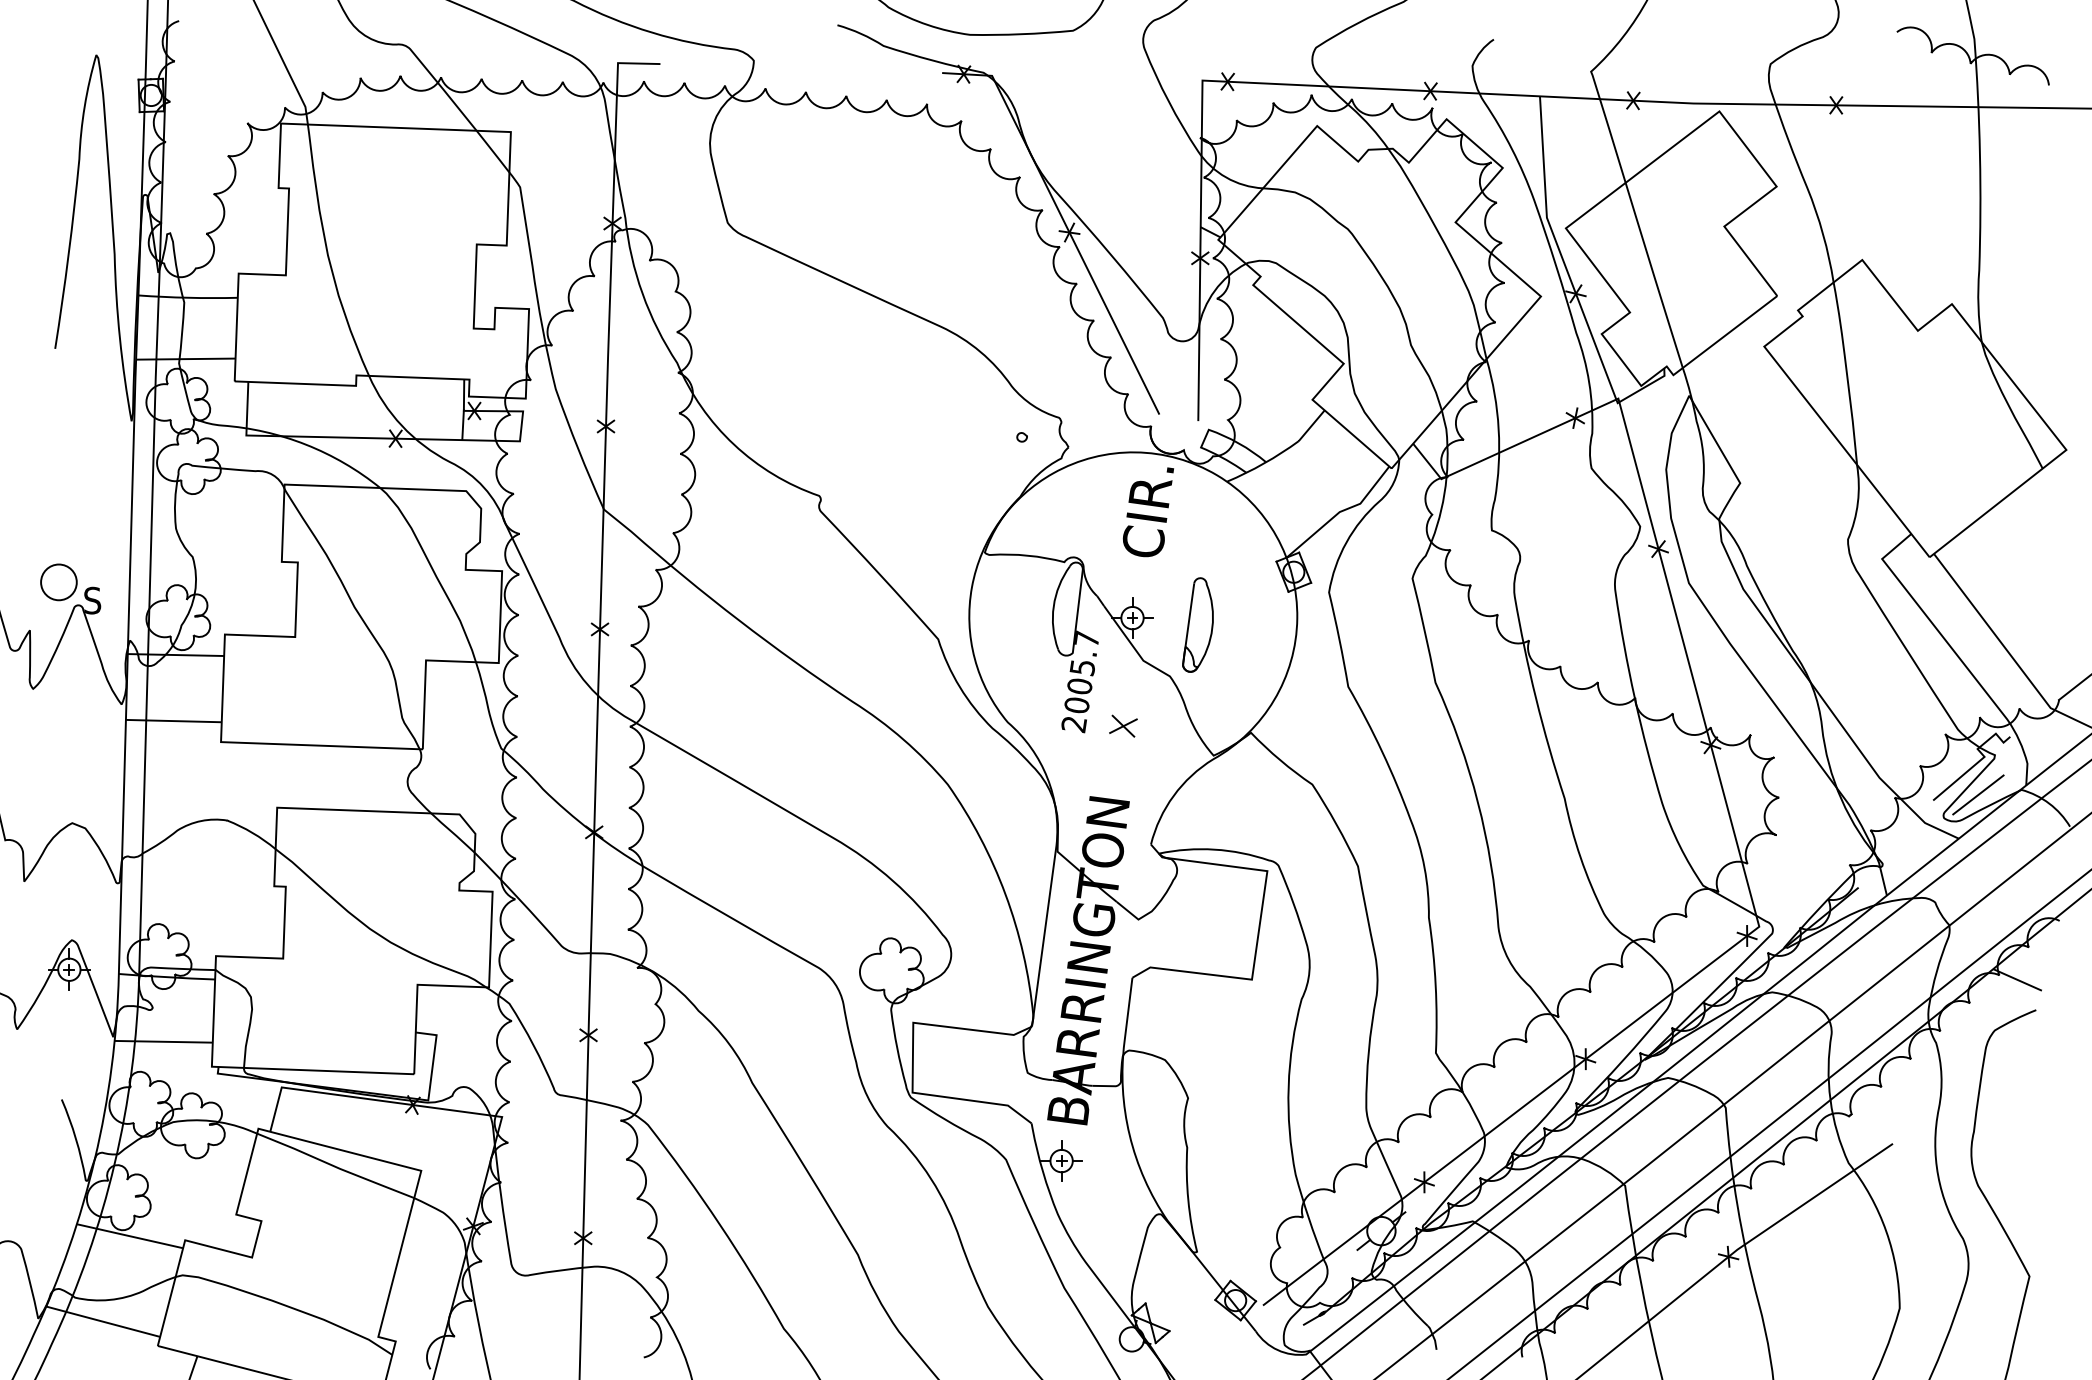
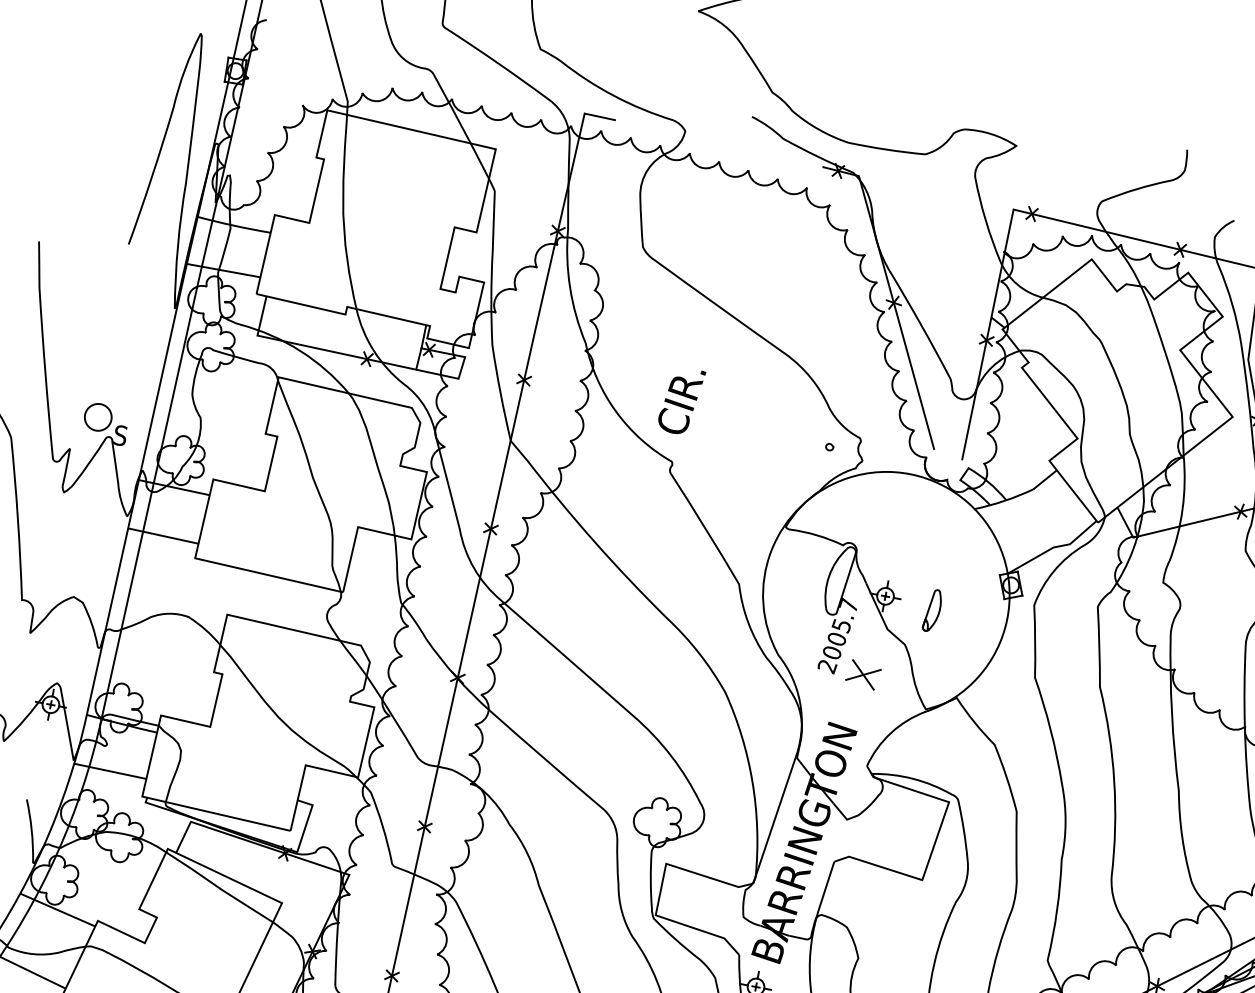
text: (1148, 512) -> (681, 401), moved
part: (1197, 624) -> (932, 610), size x0.6
part: (1123, 725) -> (863, 674), size x1.6

